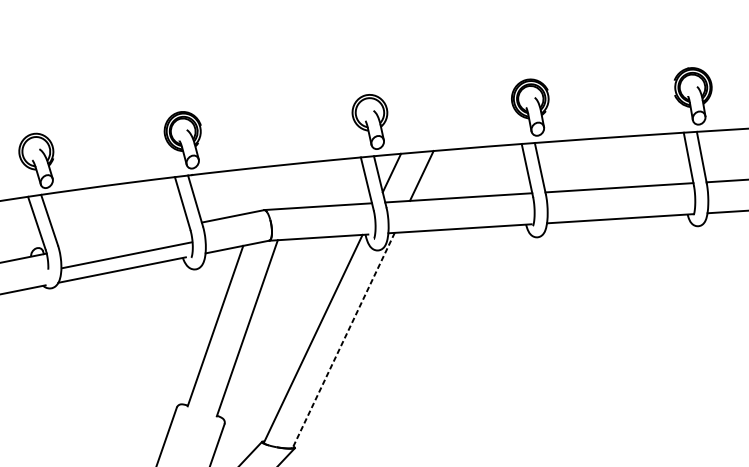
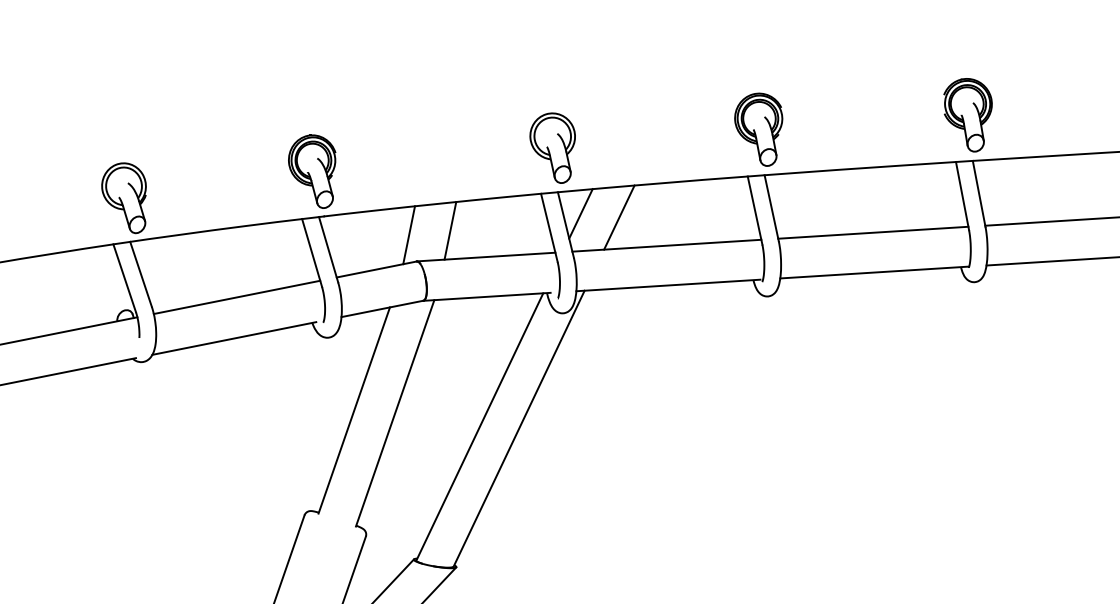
line: (290, 186) -> (450, 230), added
line: (258, 189) -> (409, 235), added
line: (126, 255) -> (236, 297), moved
line: (344, 340) -> (519, 428), dashed -> solid

